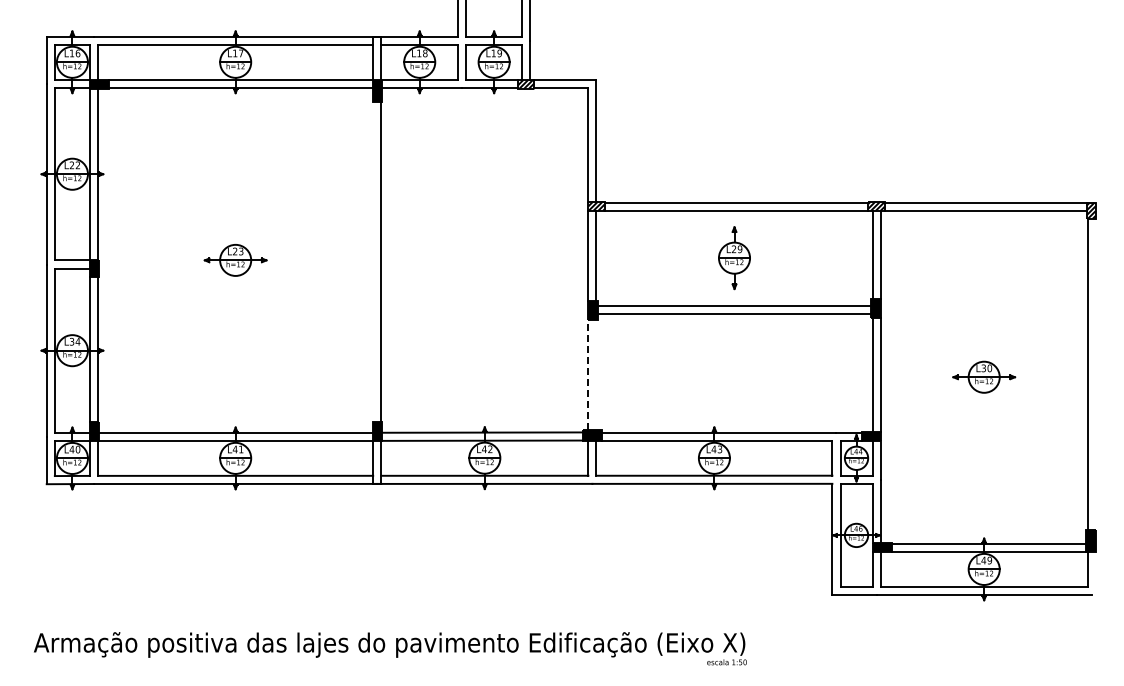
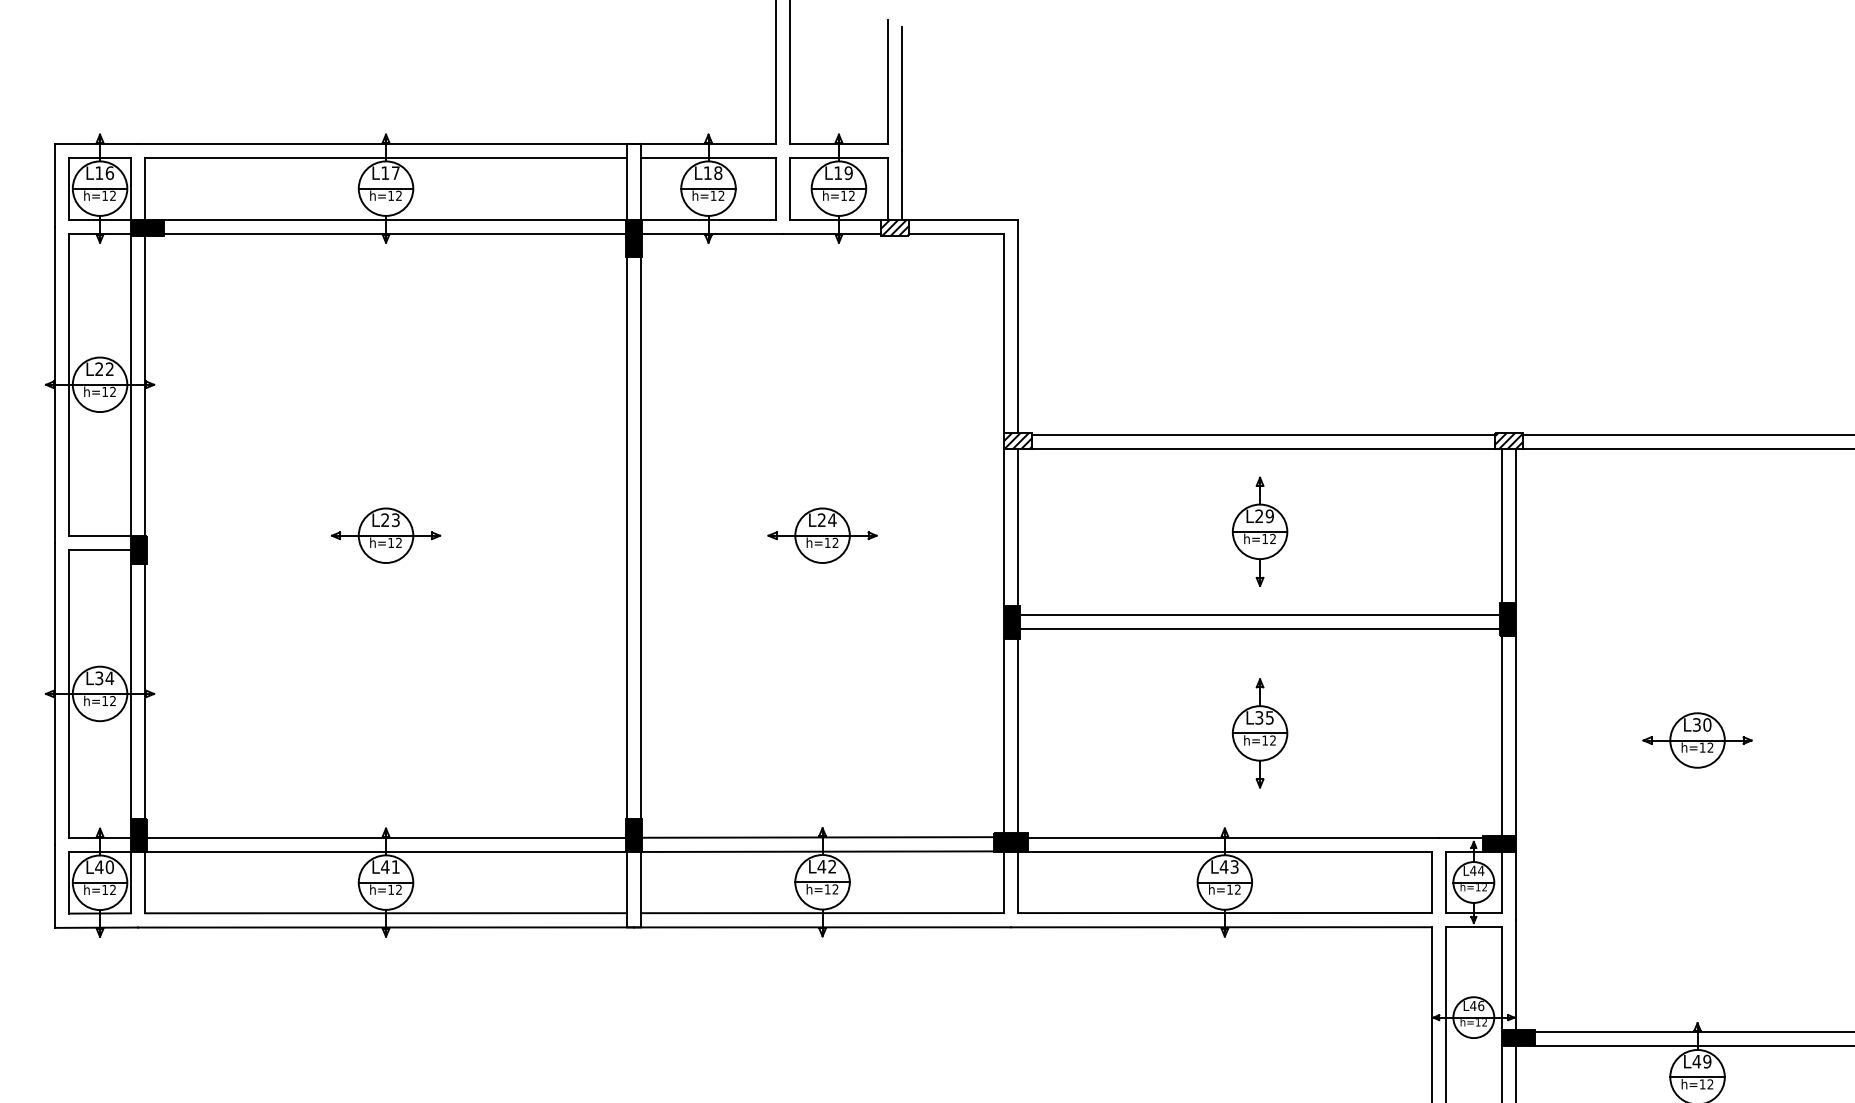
part: (484, 260) -> (822, 535), added
line: (373, 261) -> (627, 537), added
part: (734, 373) -> (1260, 733), added
line: (588, 374) -> (1004, 735), dashed -> solid
line: (596, 374) -> (1018, 735), added

